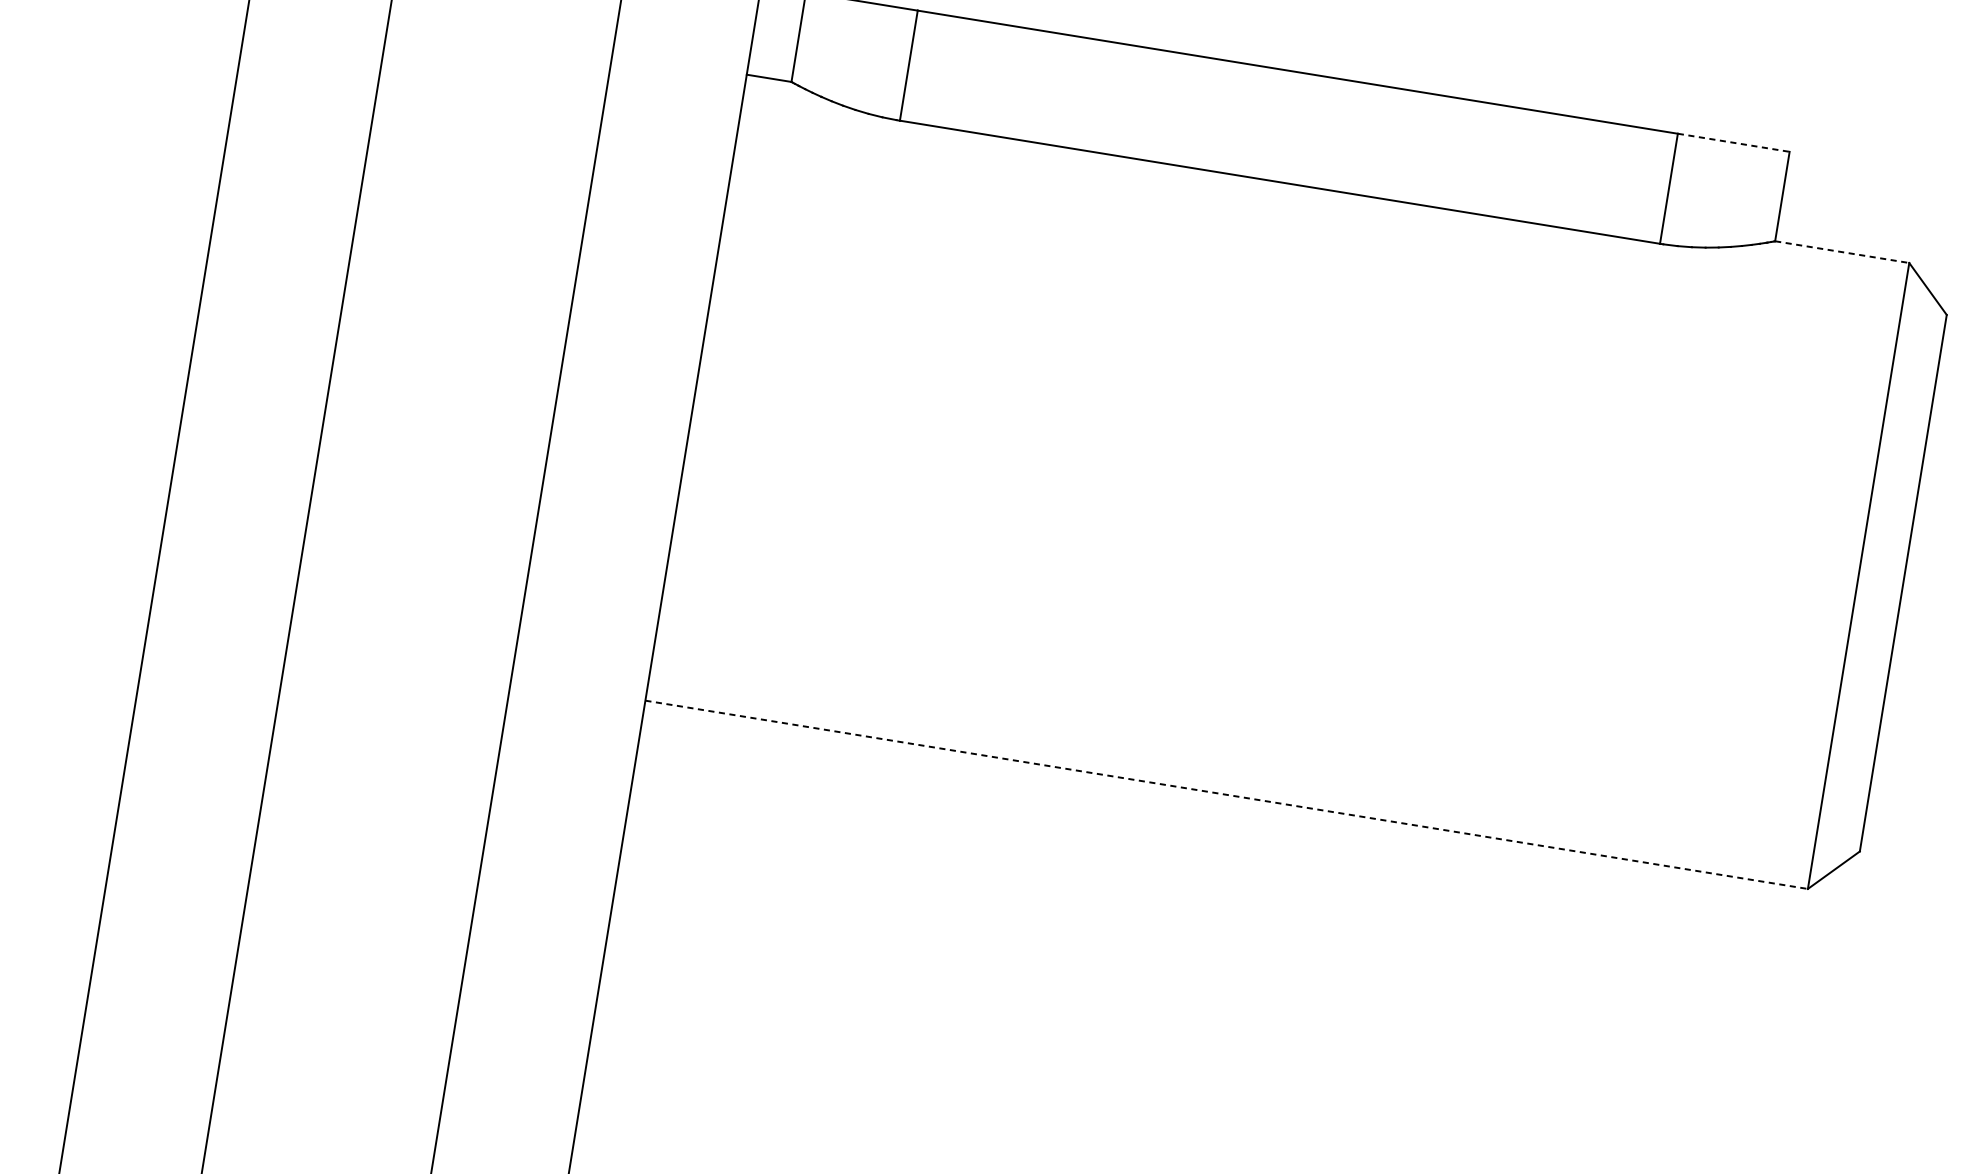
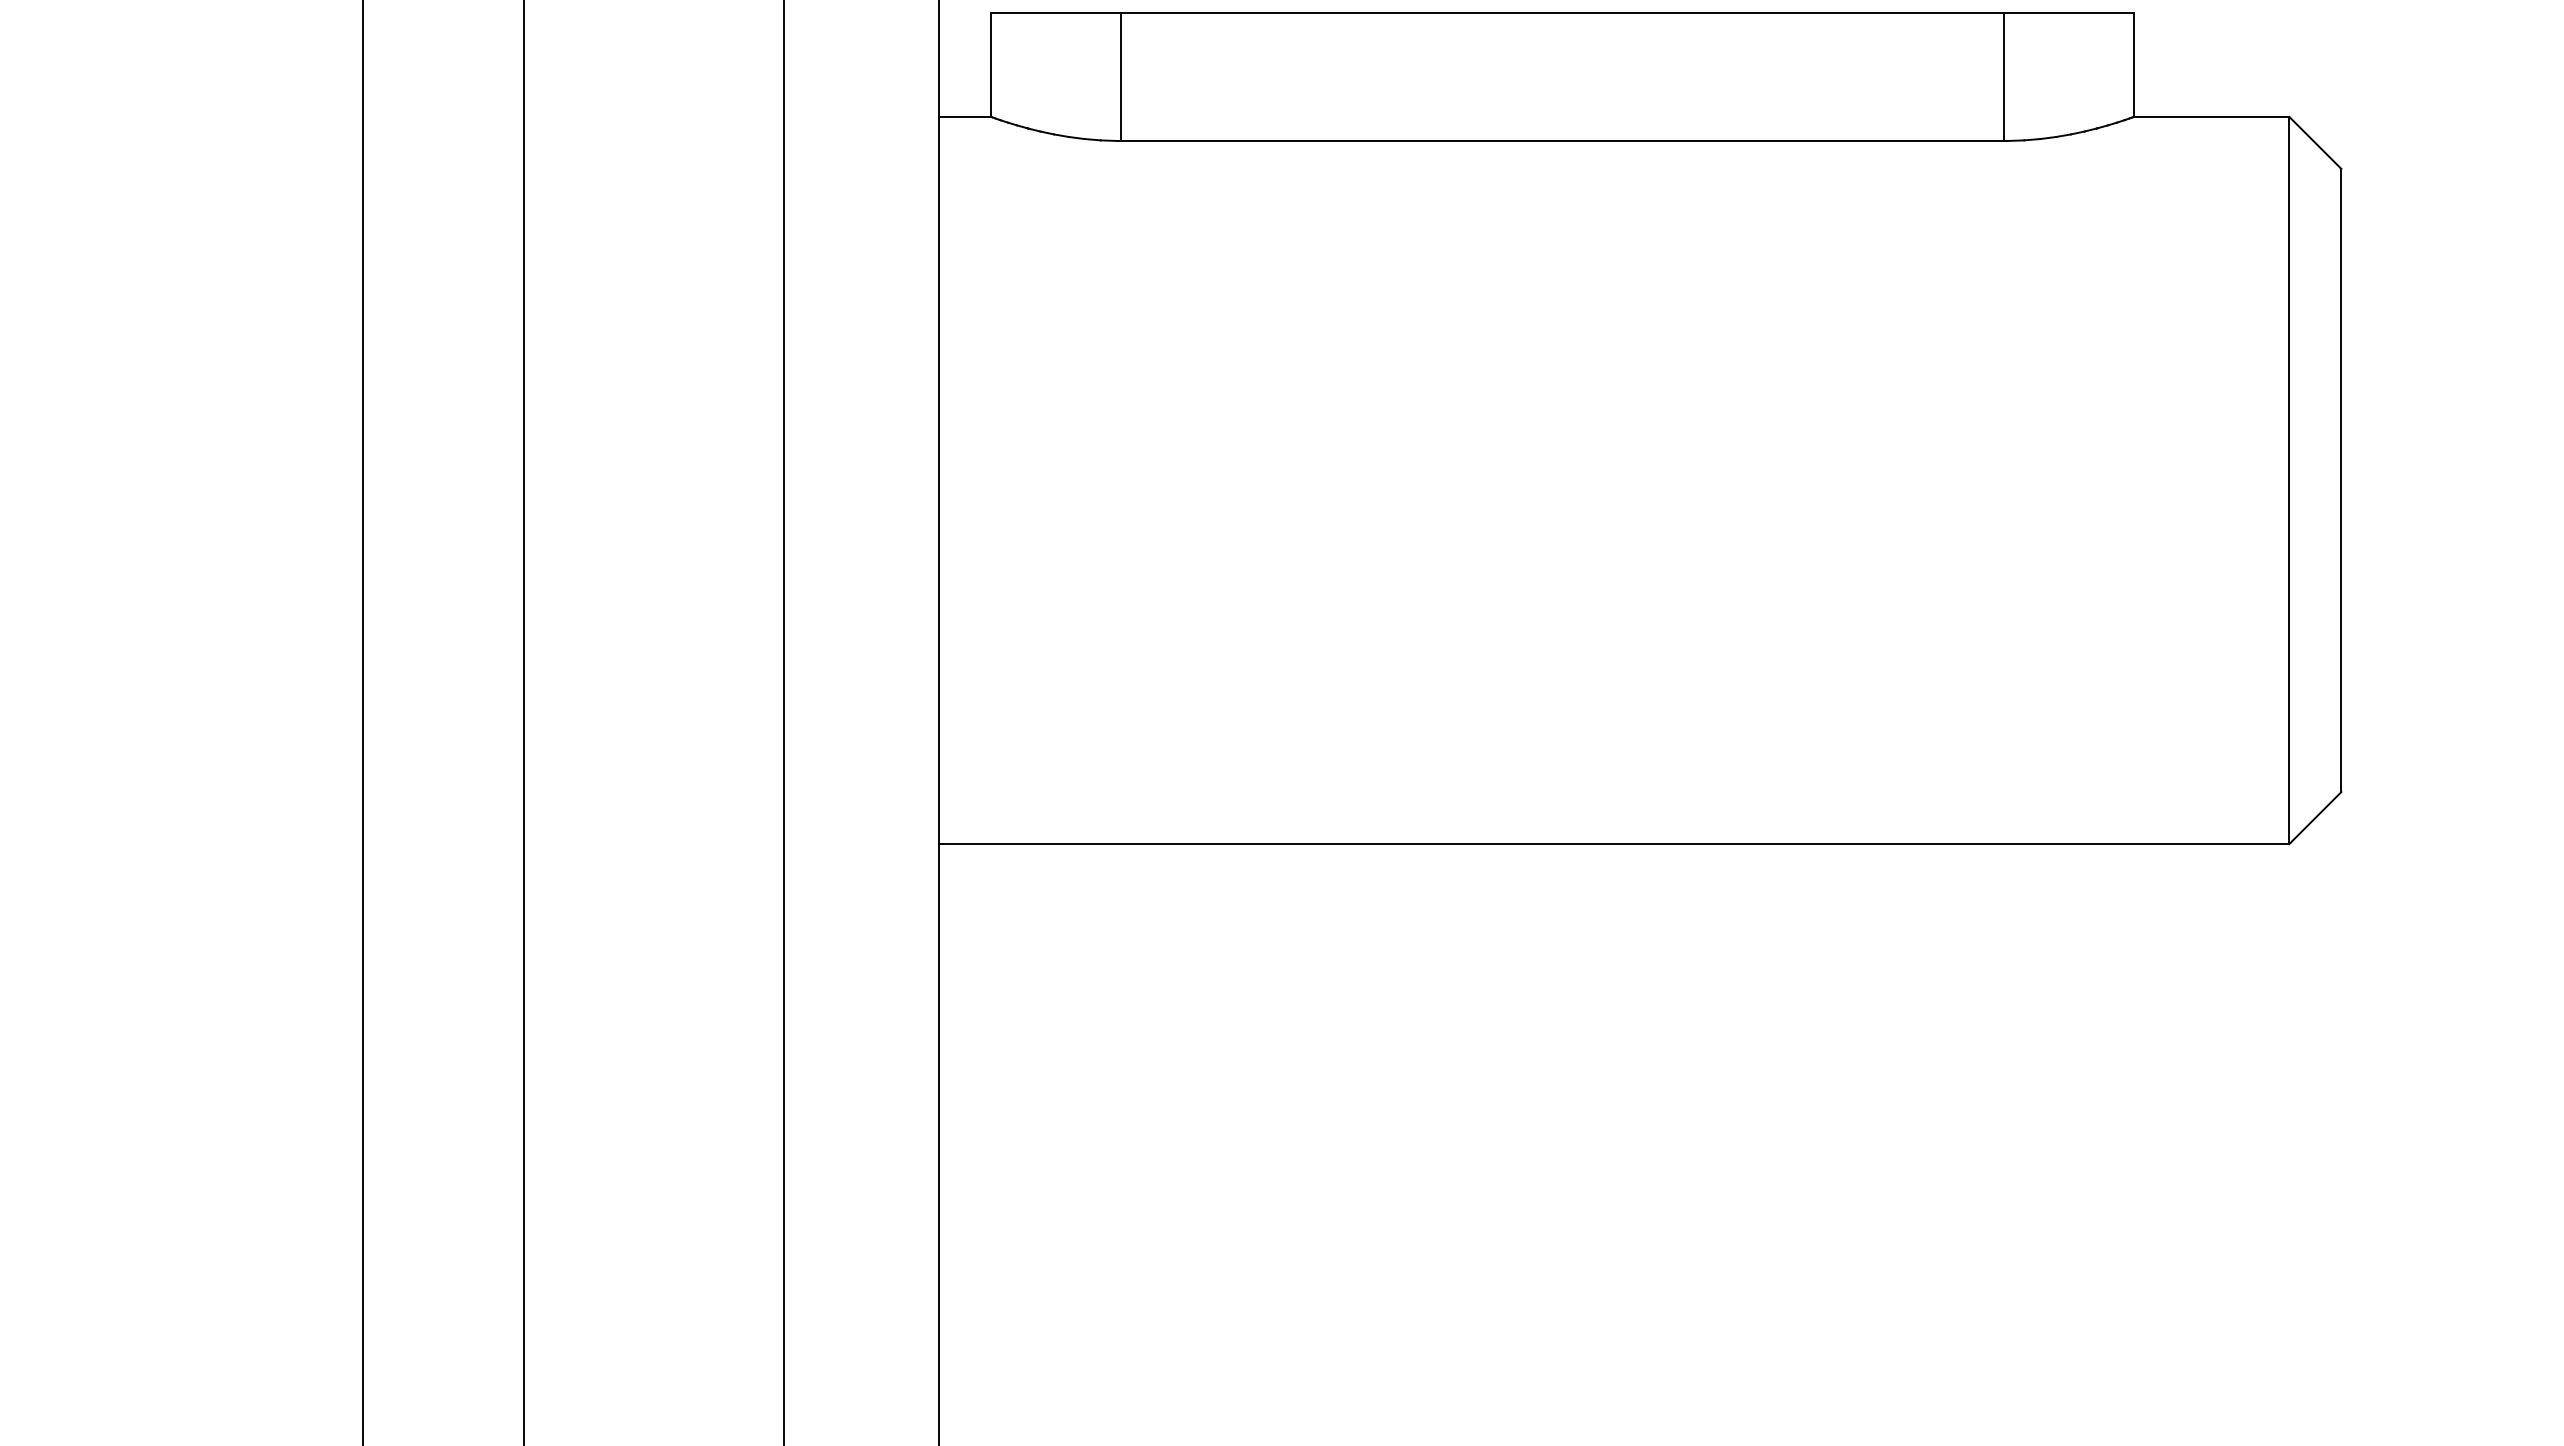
line: (1733, 143) -> (2068, 13), dashed -> solid
line: (1842, 252) -> (2211, 117), dashed -> solid
line: (1226, 794) -> (1614, 843), dashed -> solid

